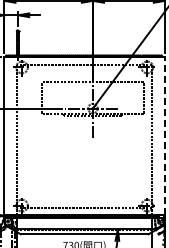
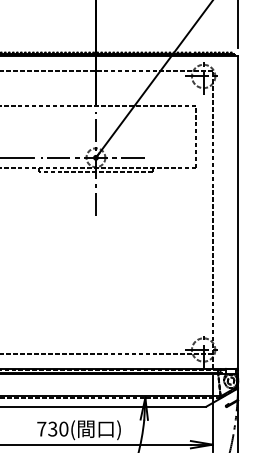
line: (164, 135) -> (237, 211), dashed -> solid

